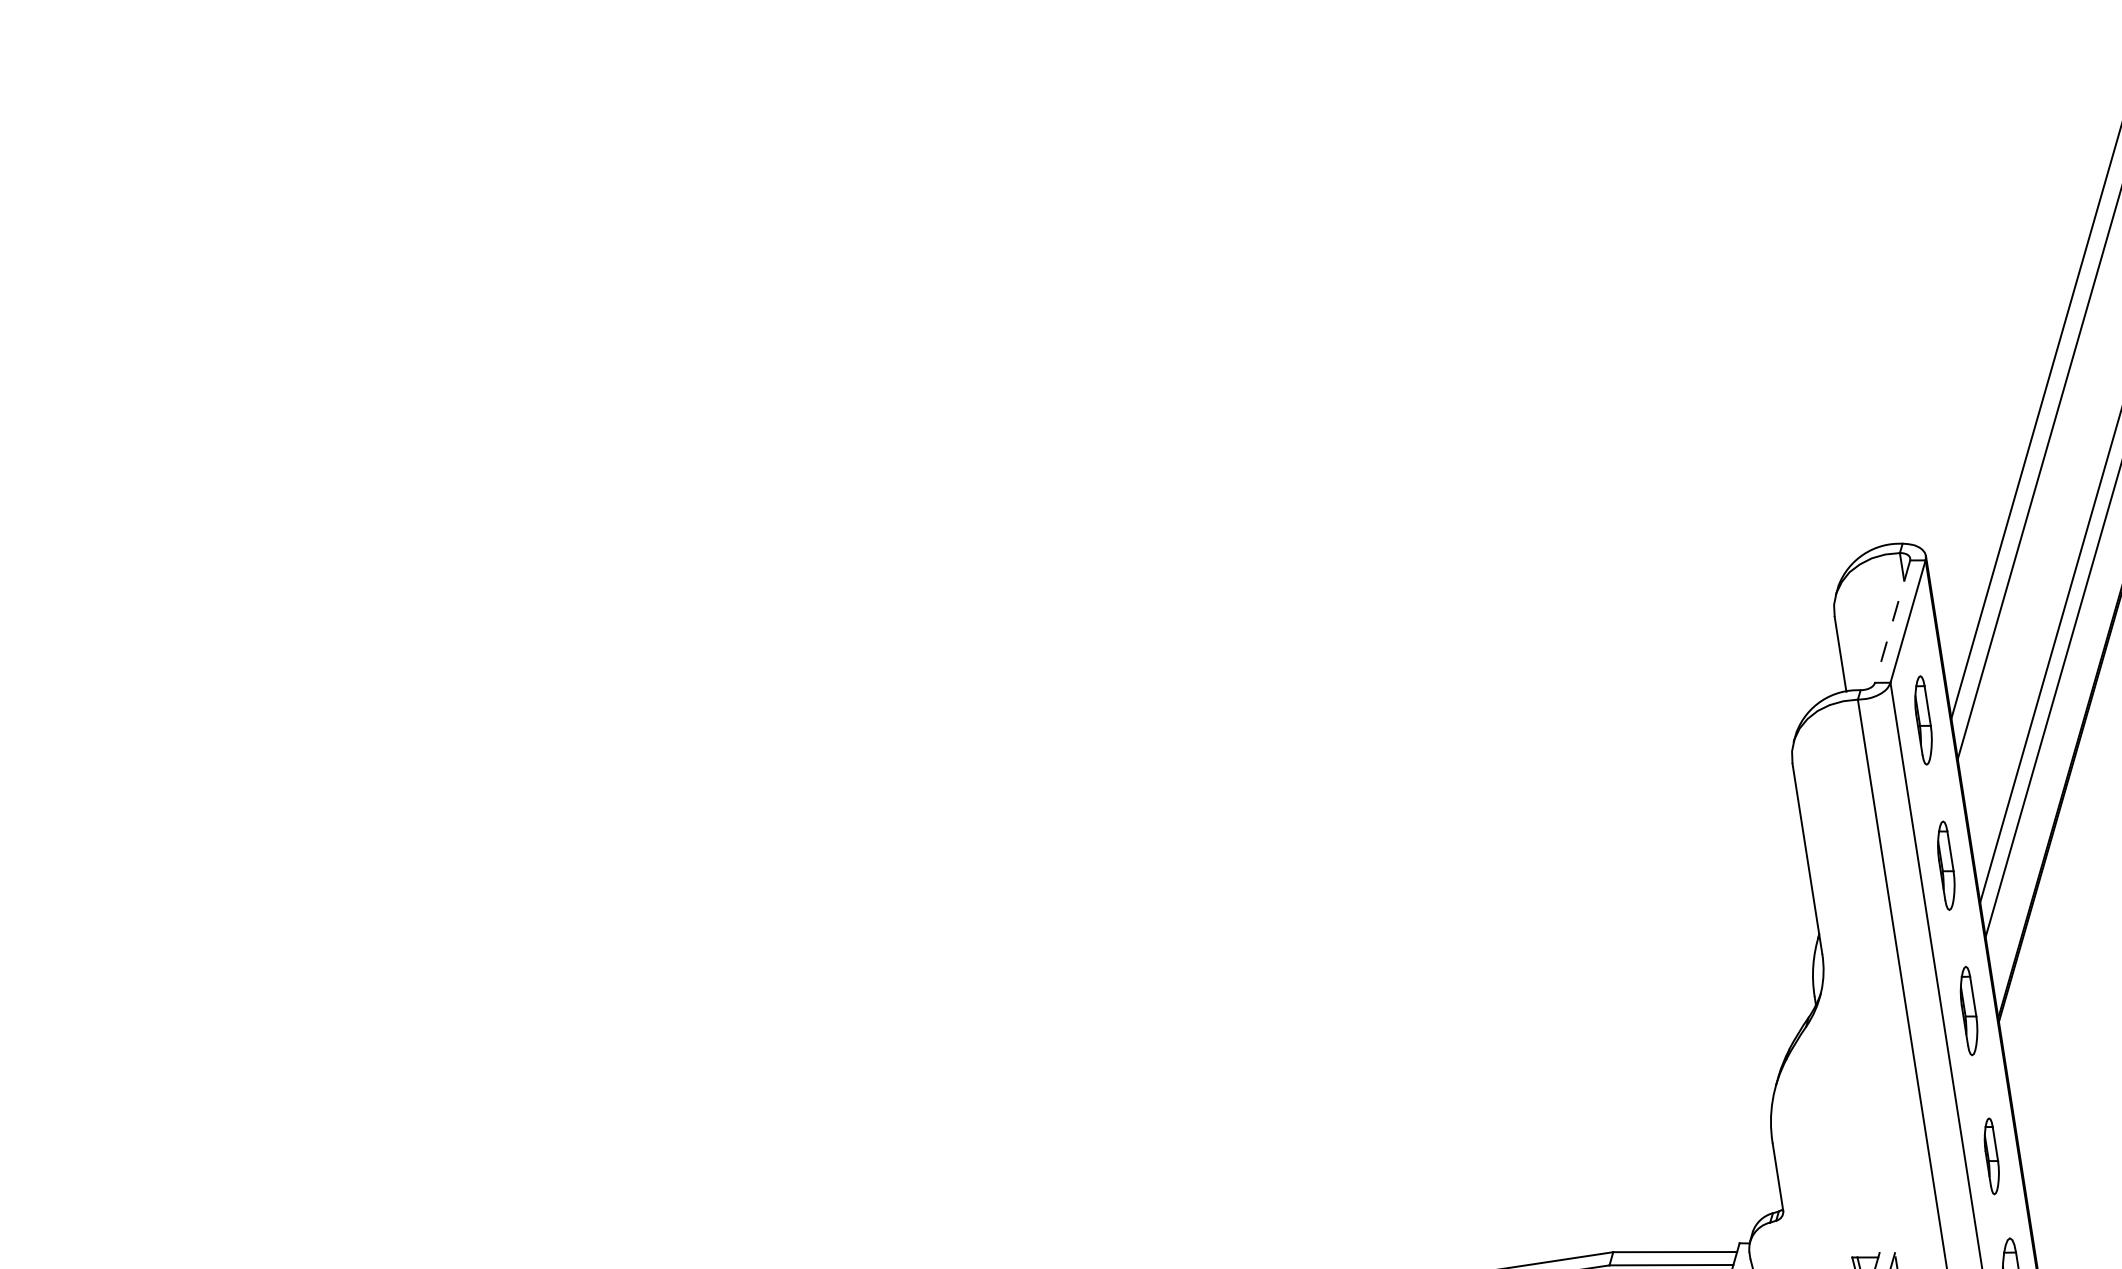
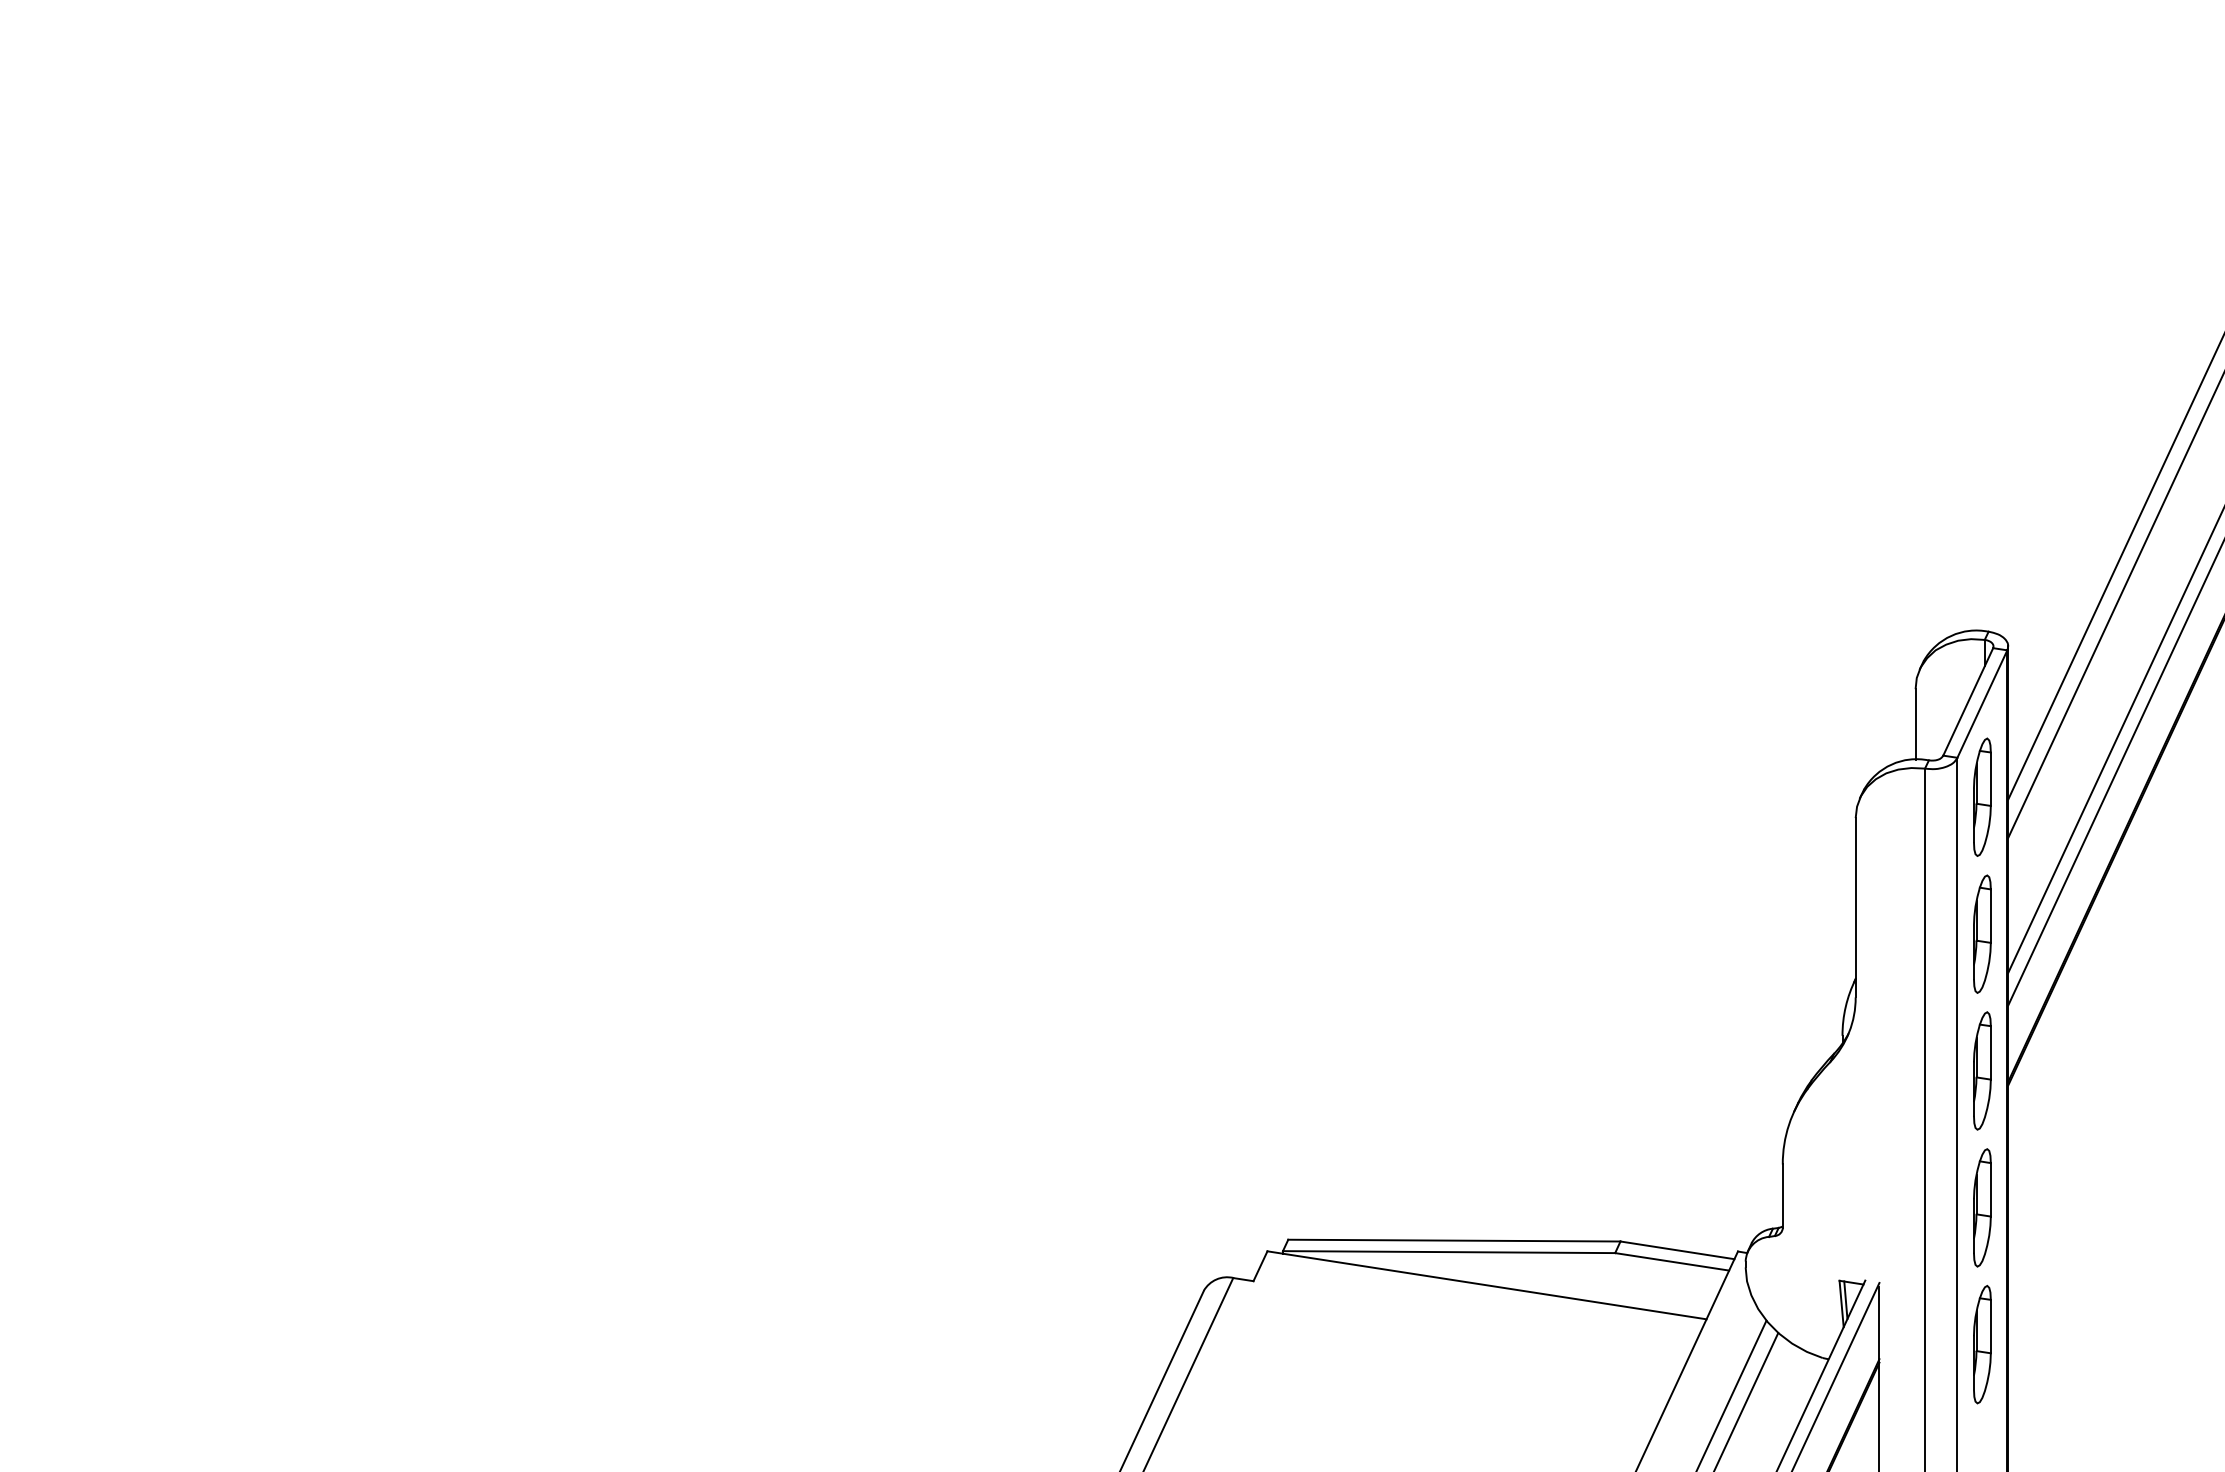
line: (1893, 622) -> (1968, 702), dashed -> solid
part: (1923, 719) -> (1982, 796), size x1.43
part: (1946, 865) -> (1982, 933), size x1.43
part: (1969, 1010) -> (1982, 1070), size x1.43
part: (1991, 1155) -> (1982, 1207), size x1.67

